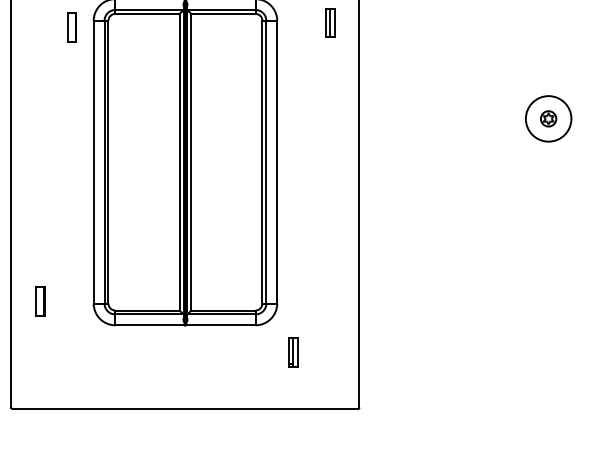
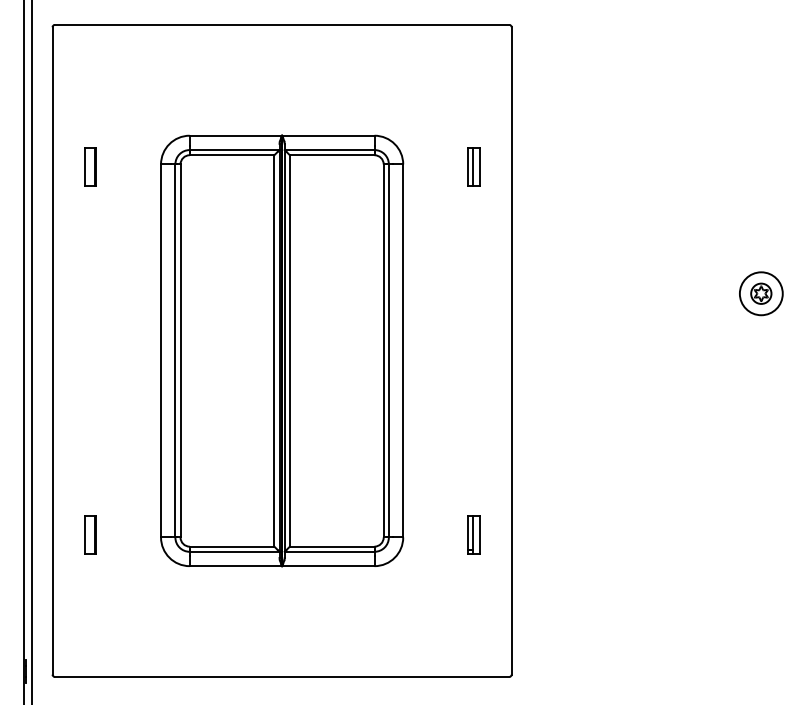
part: (72, 26) -> (90, 166), moved
circle: (548, 118) -> (760, 293), size x0.71
part: (293, 352) -> (473, 534), moved

